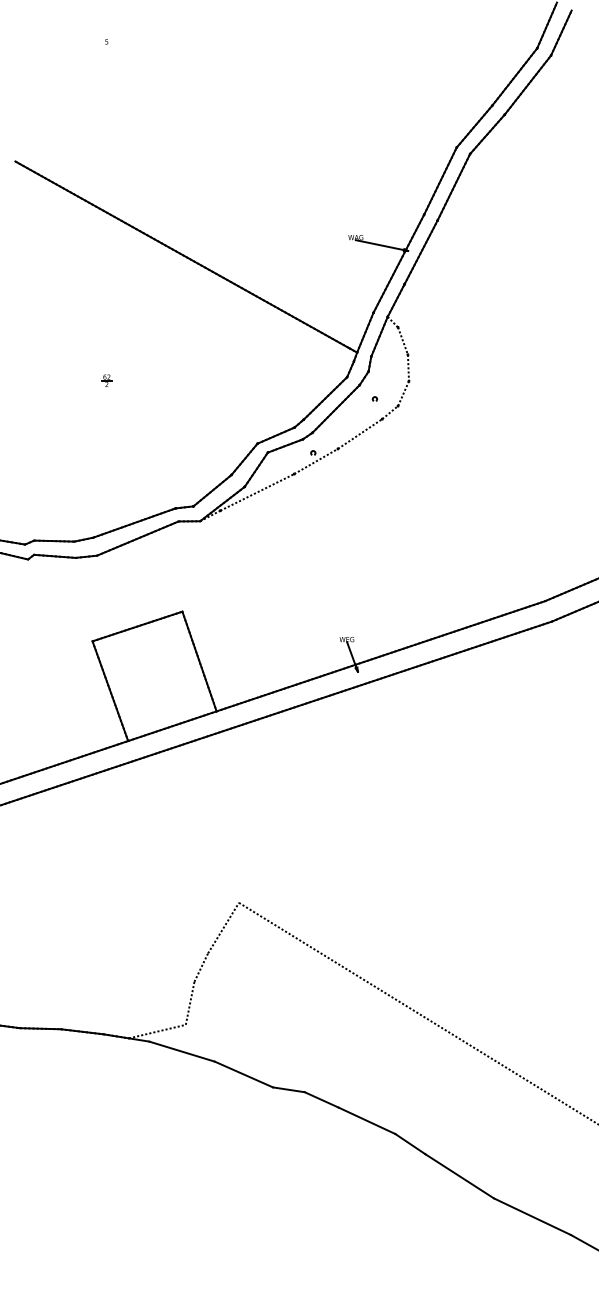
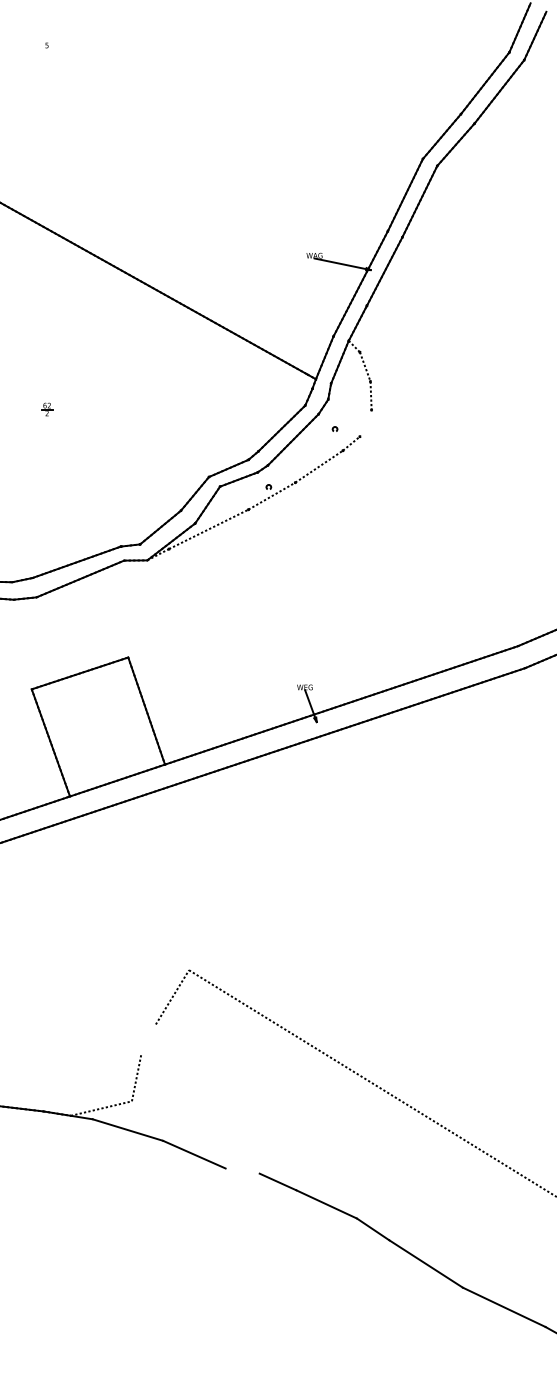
line: (403, 393) -> (365, 423), removed
line: (201, 967) -> (148, 1039), removed
line: (288, 1089) -> (242, 1170), removed

